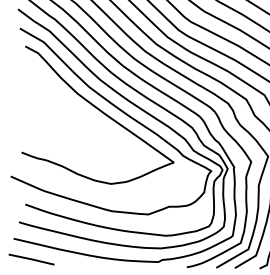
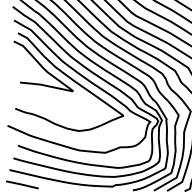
curve: (60, 93) -> (42, 66), added

